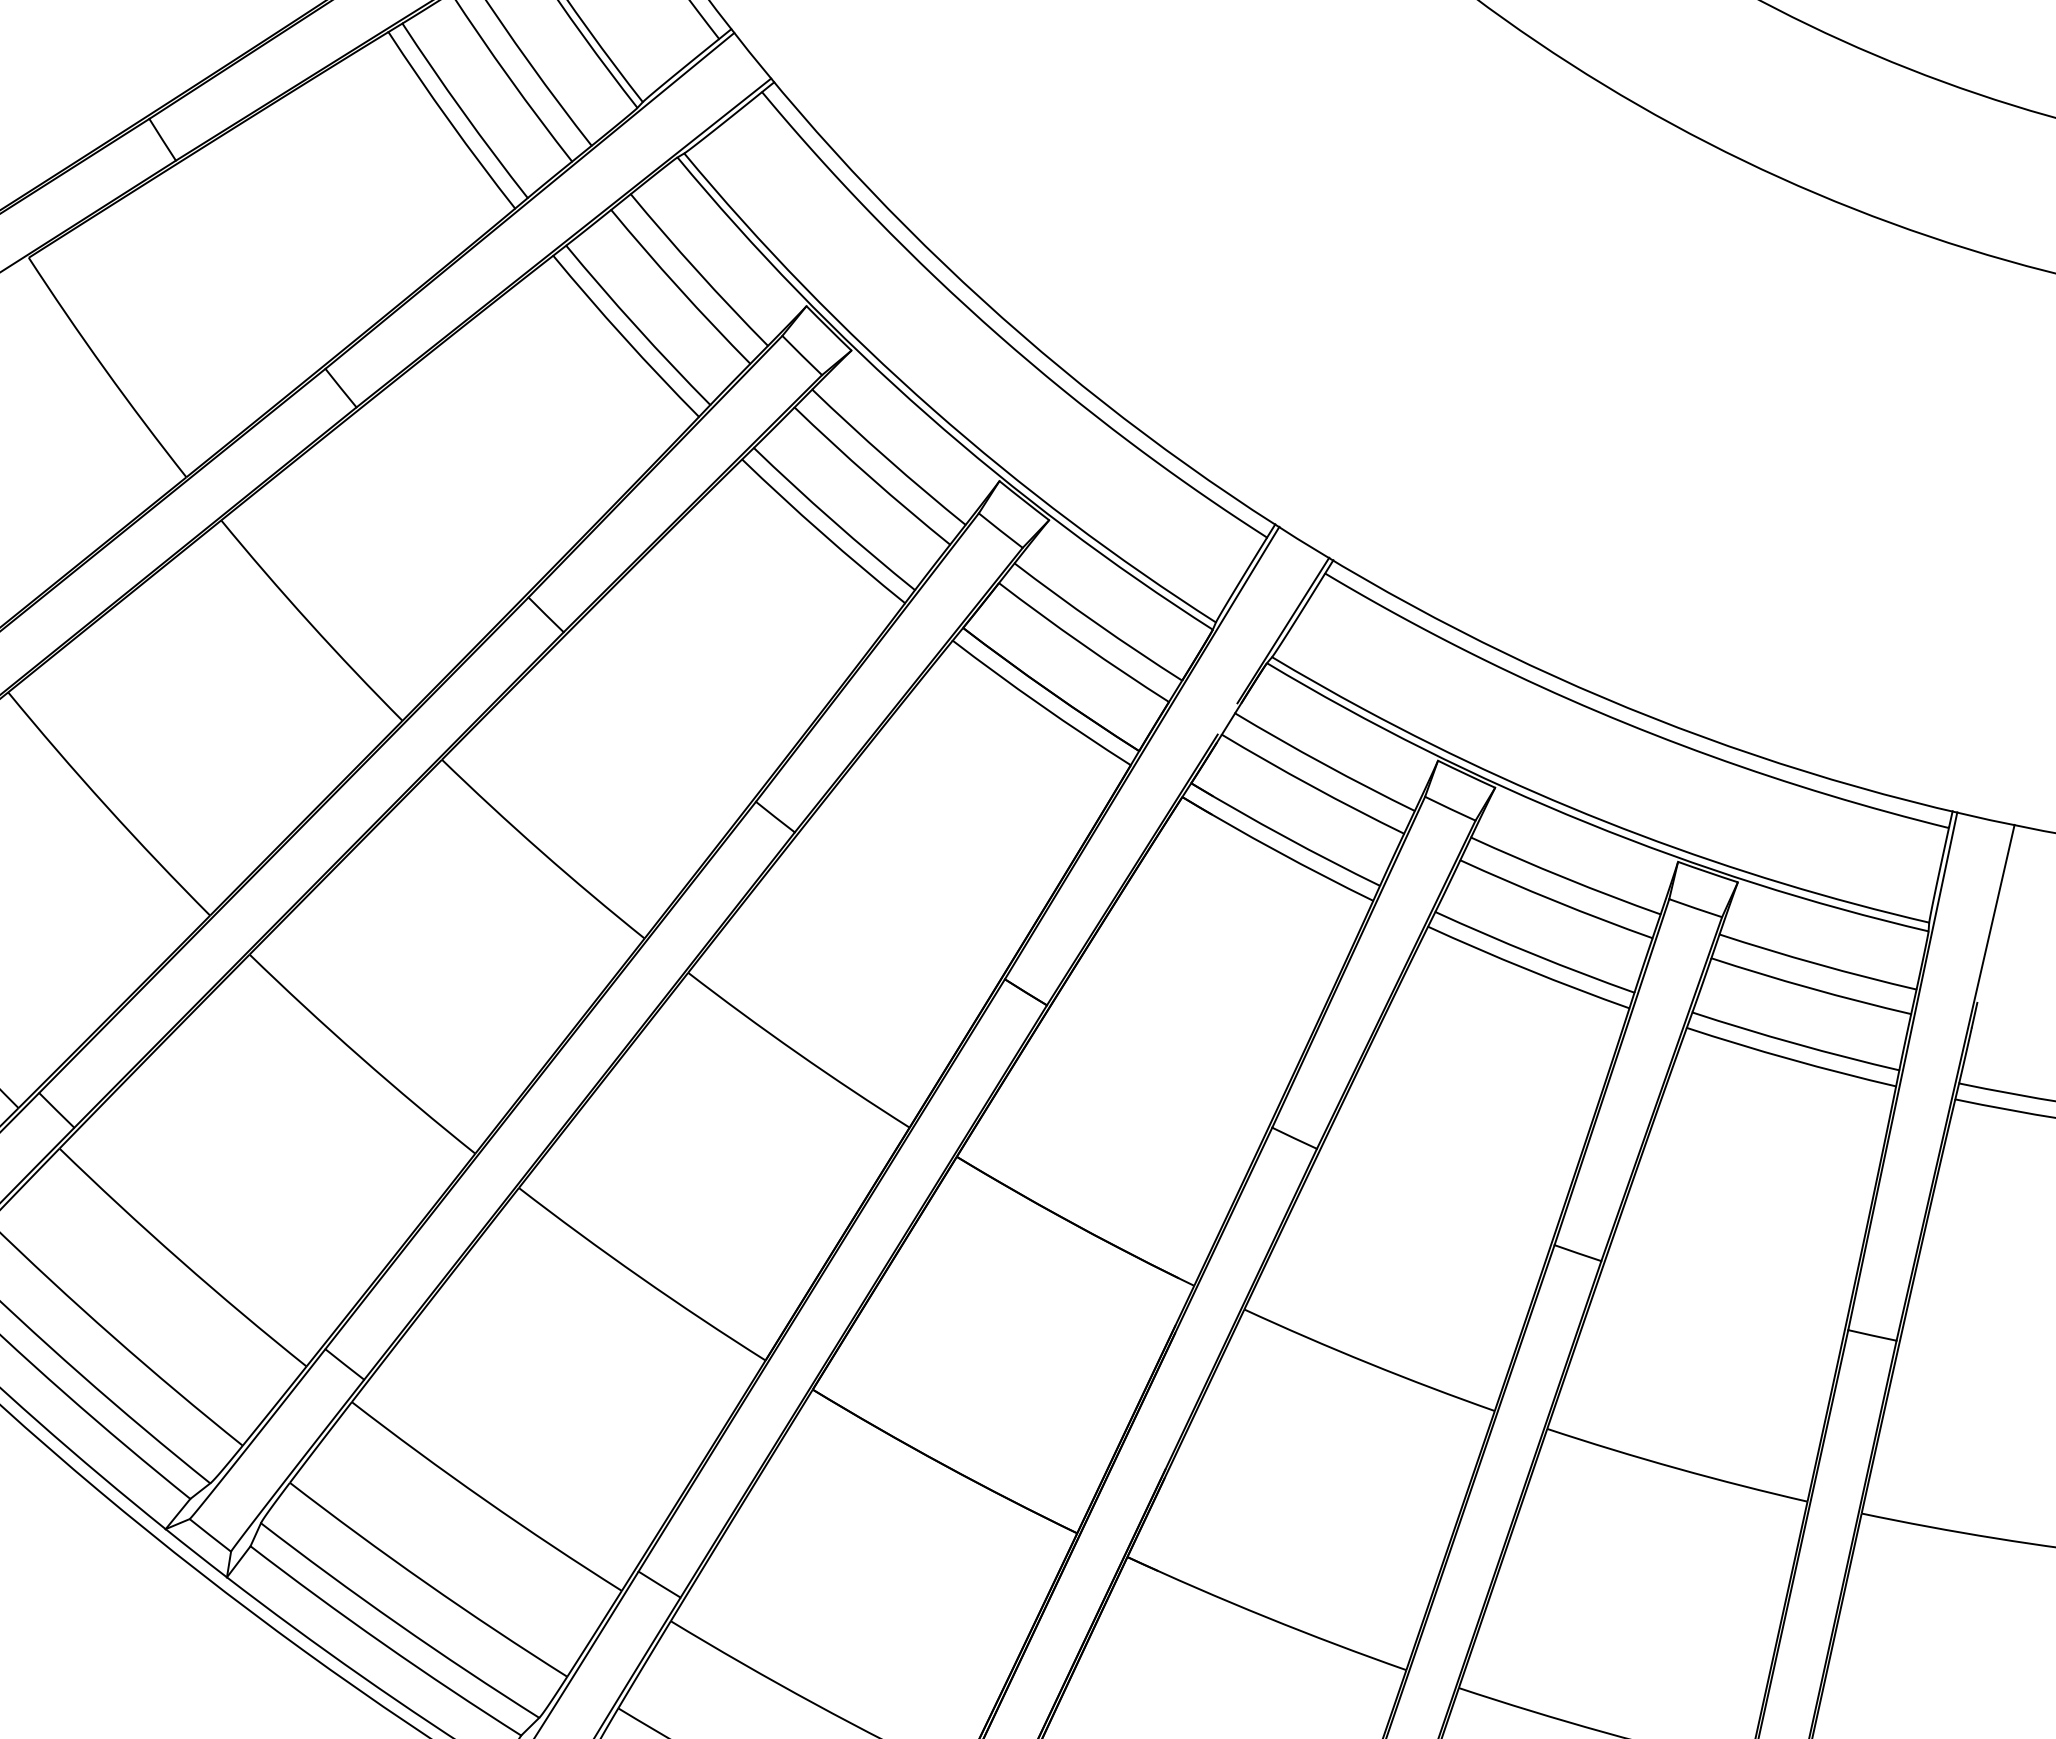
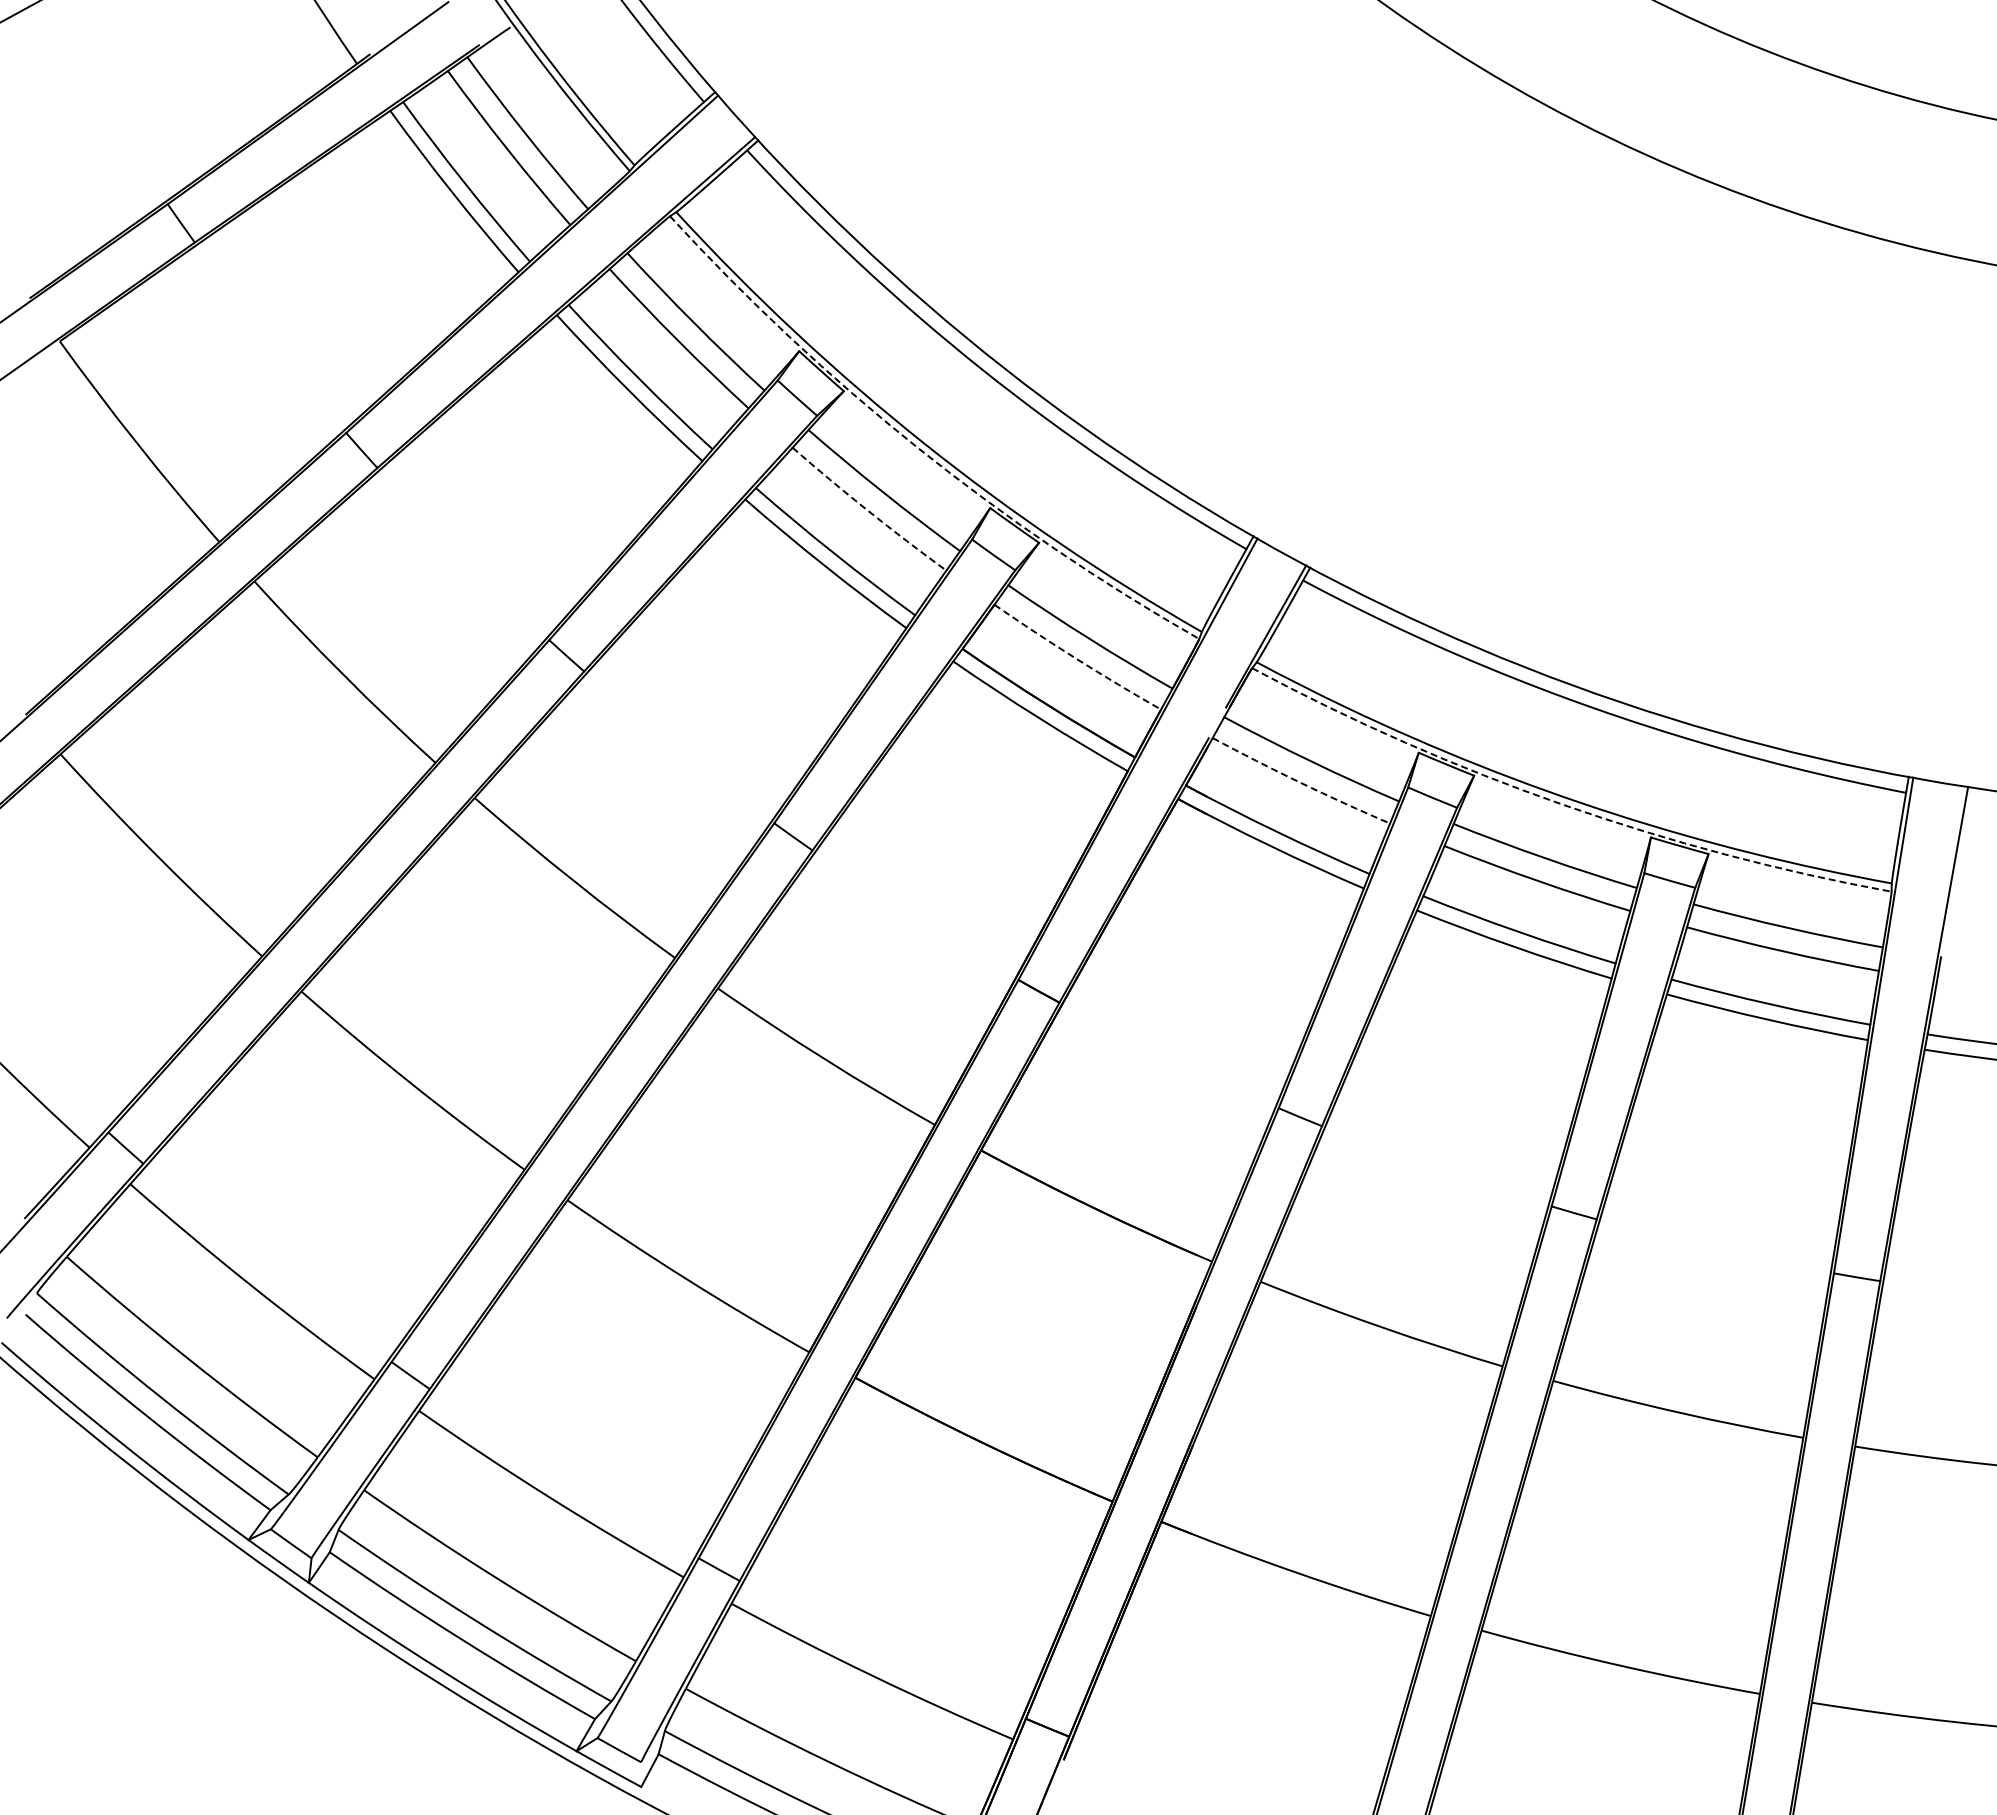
arc: (927, 414) -> (918, 448), solid -> dashed
arc: (871, 477) -> (868, 510), solid -> dashed
arc: (1082, 643) -> (1076, 658), solid -> dashed
arc: (1311, 785) -> (1300, 782), solid -> dashed
arc: (1587, 822) -> (1563, 804), solid -> dashed

